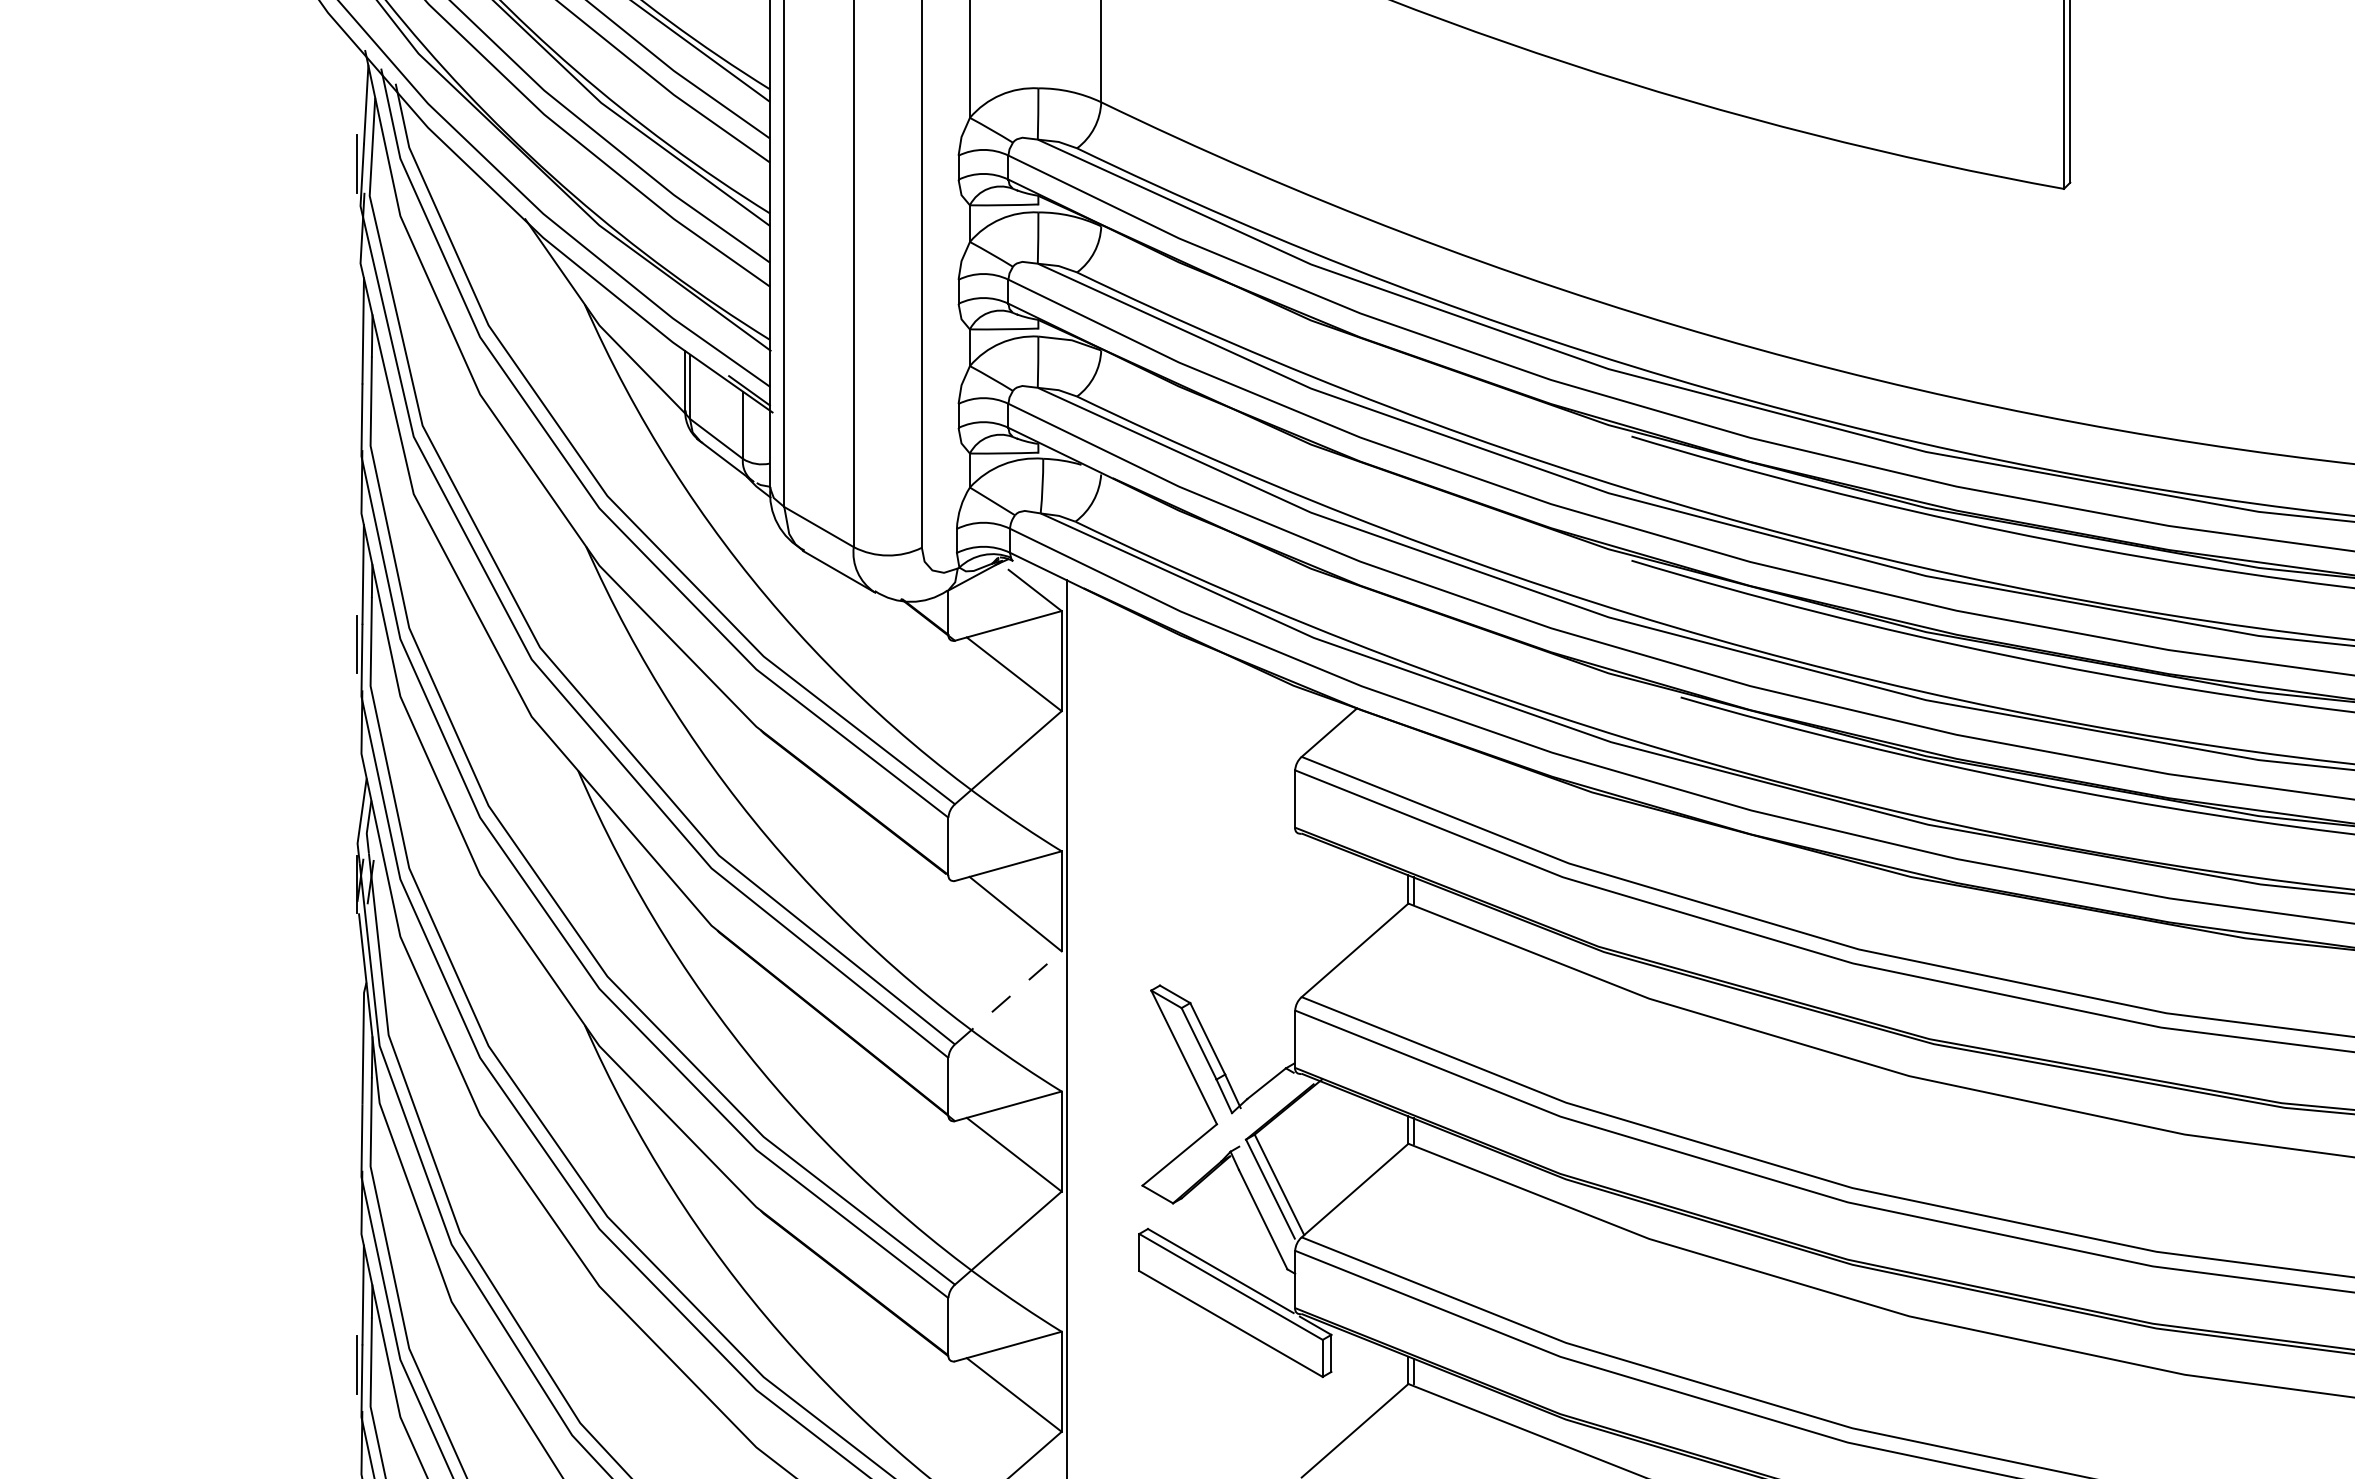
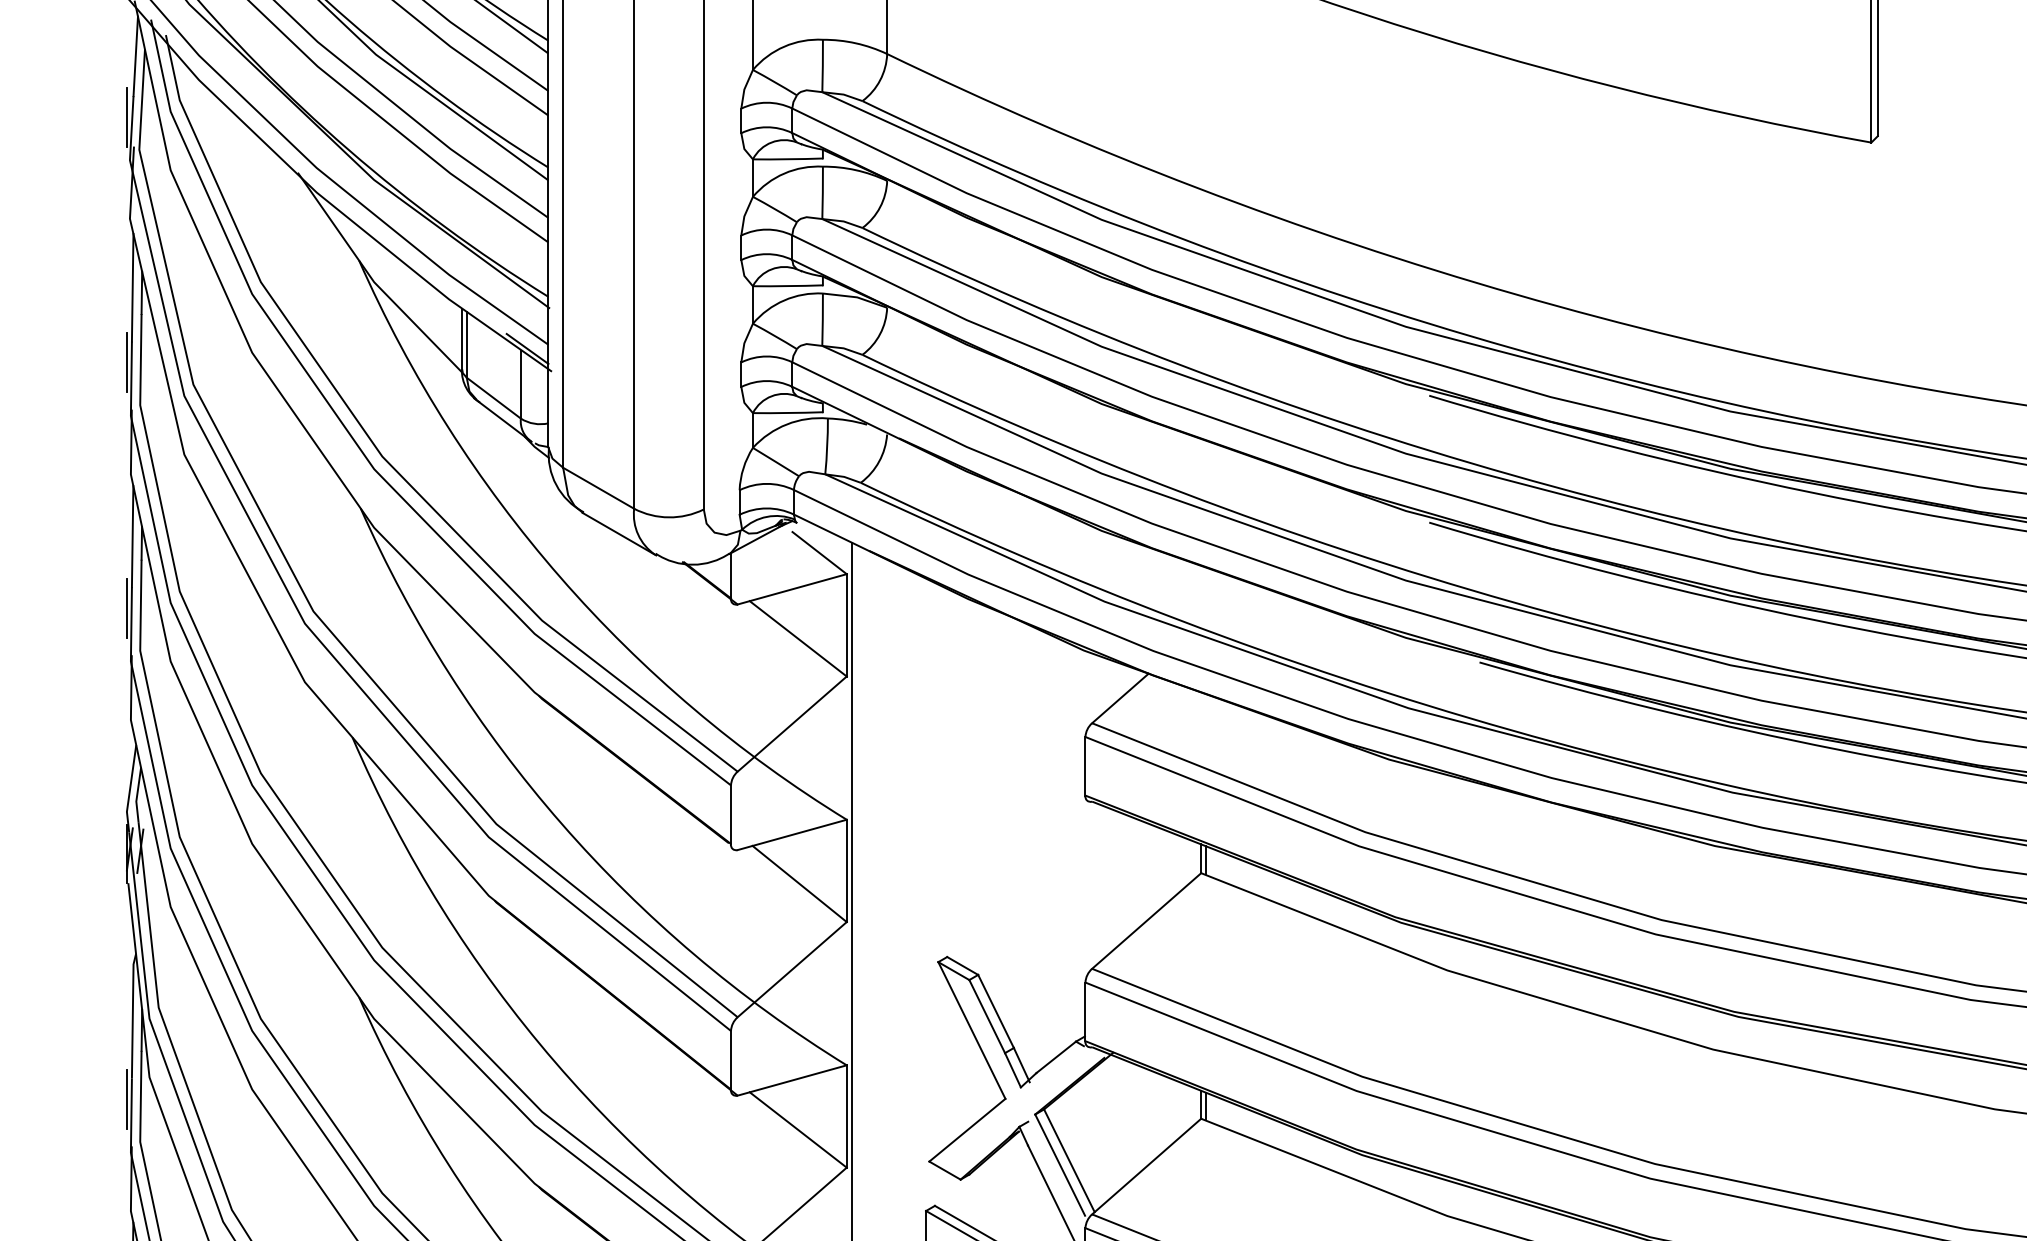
line: (357, 403) -> (126, 361), added
line: (1008, 997) -> (792, 969), dashed -> solid
line: (357, 1124) -> (126, 1099), added

